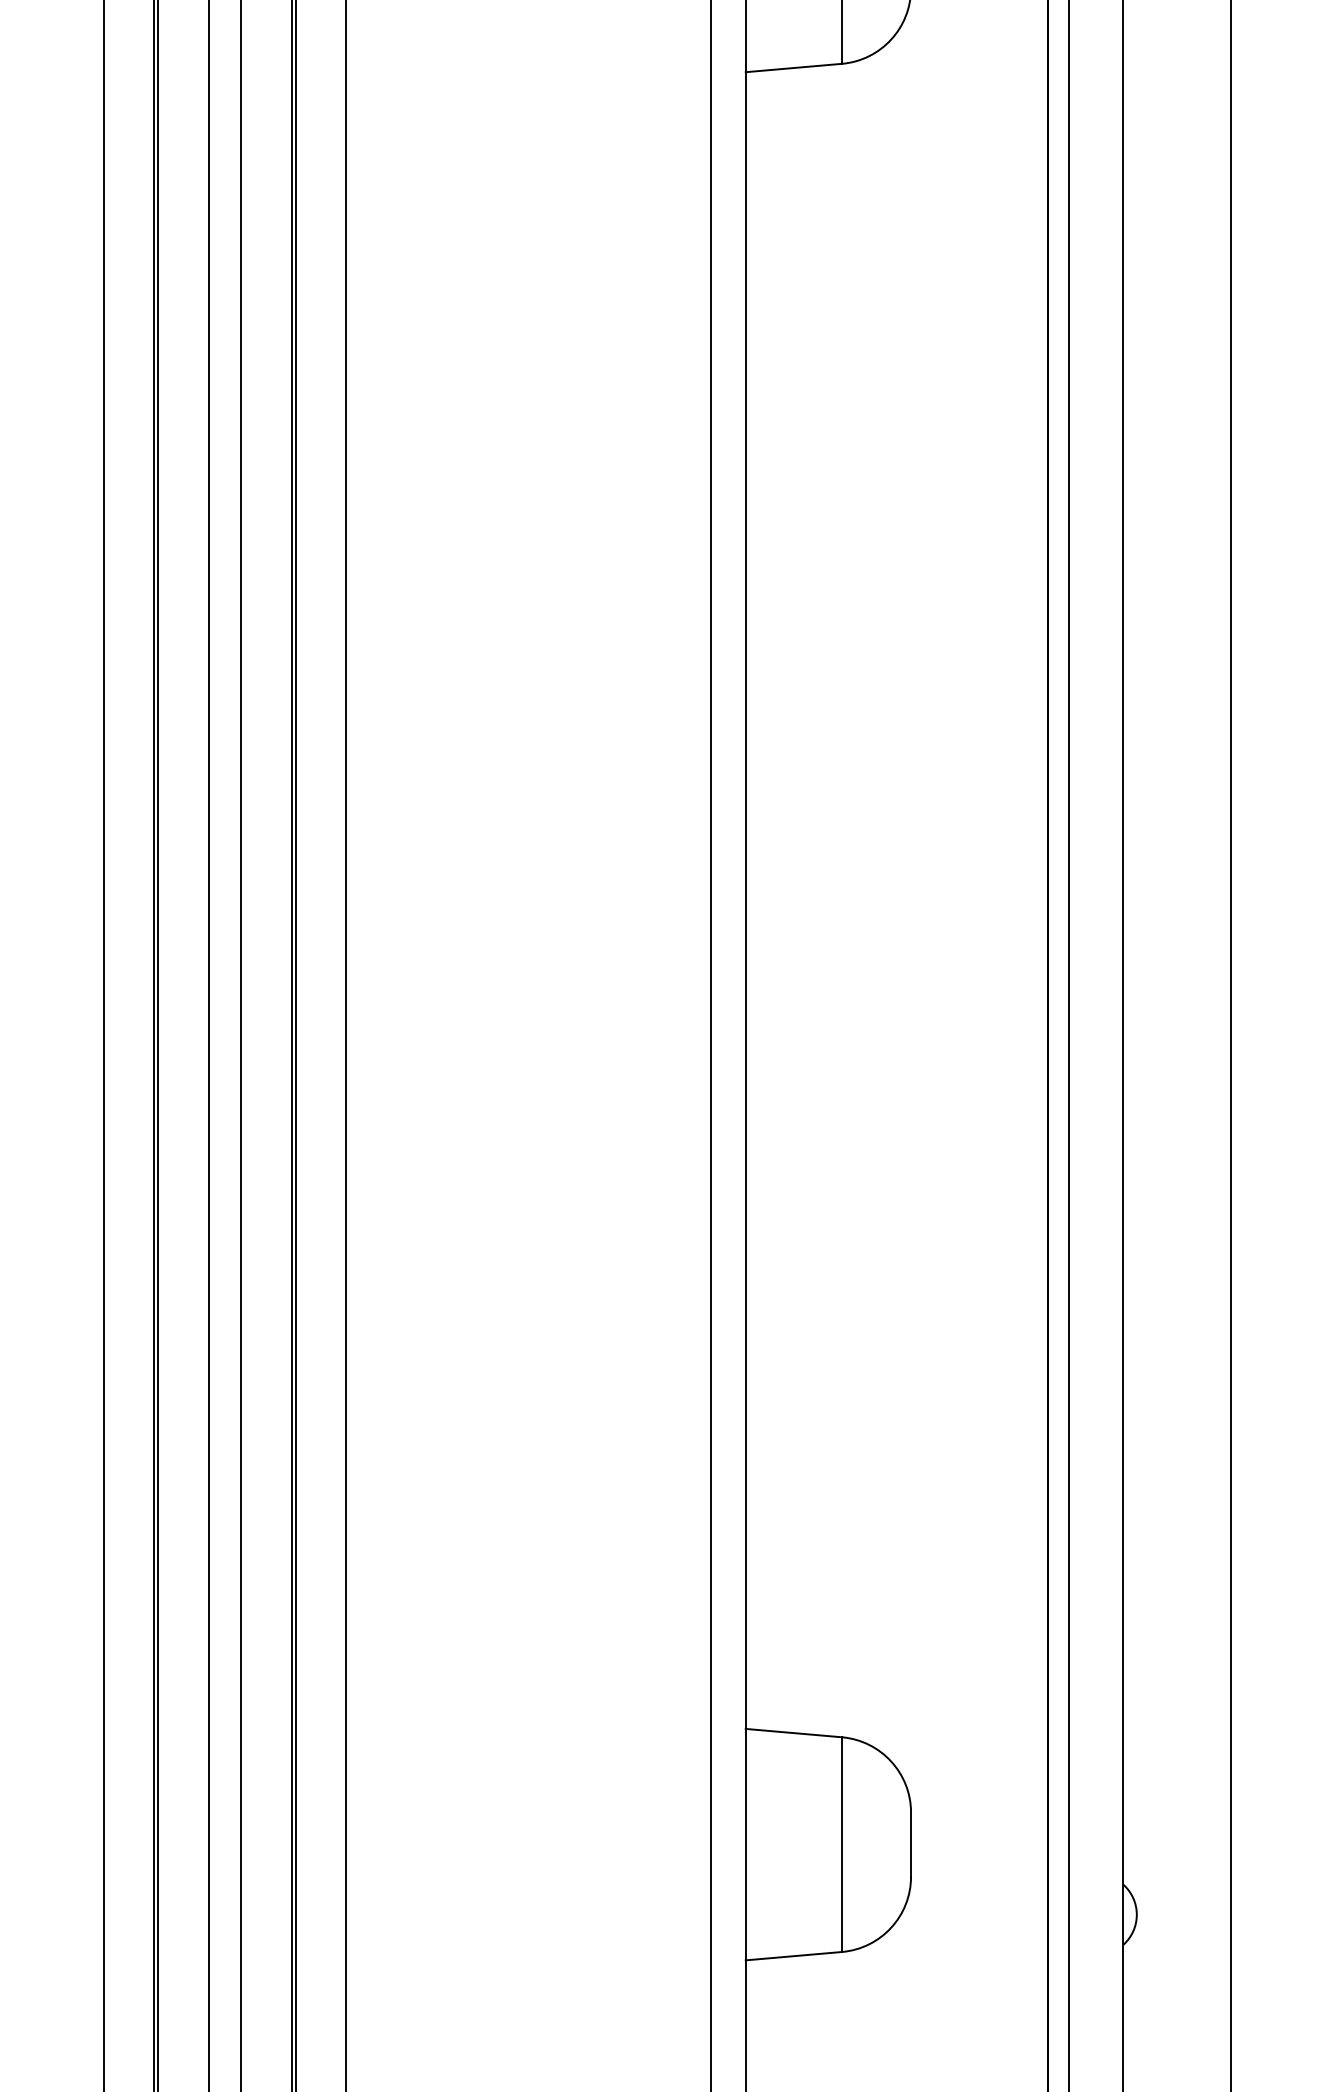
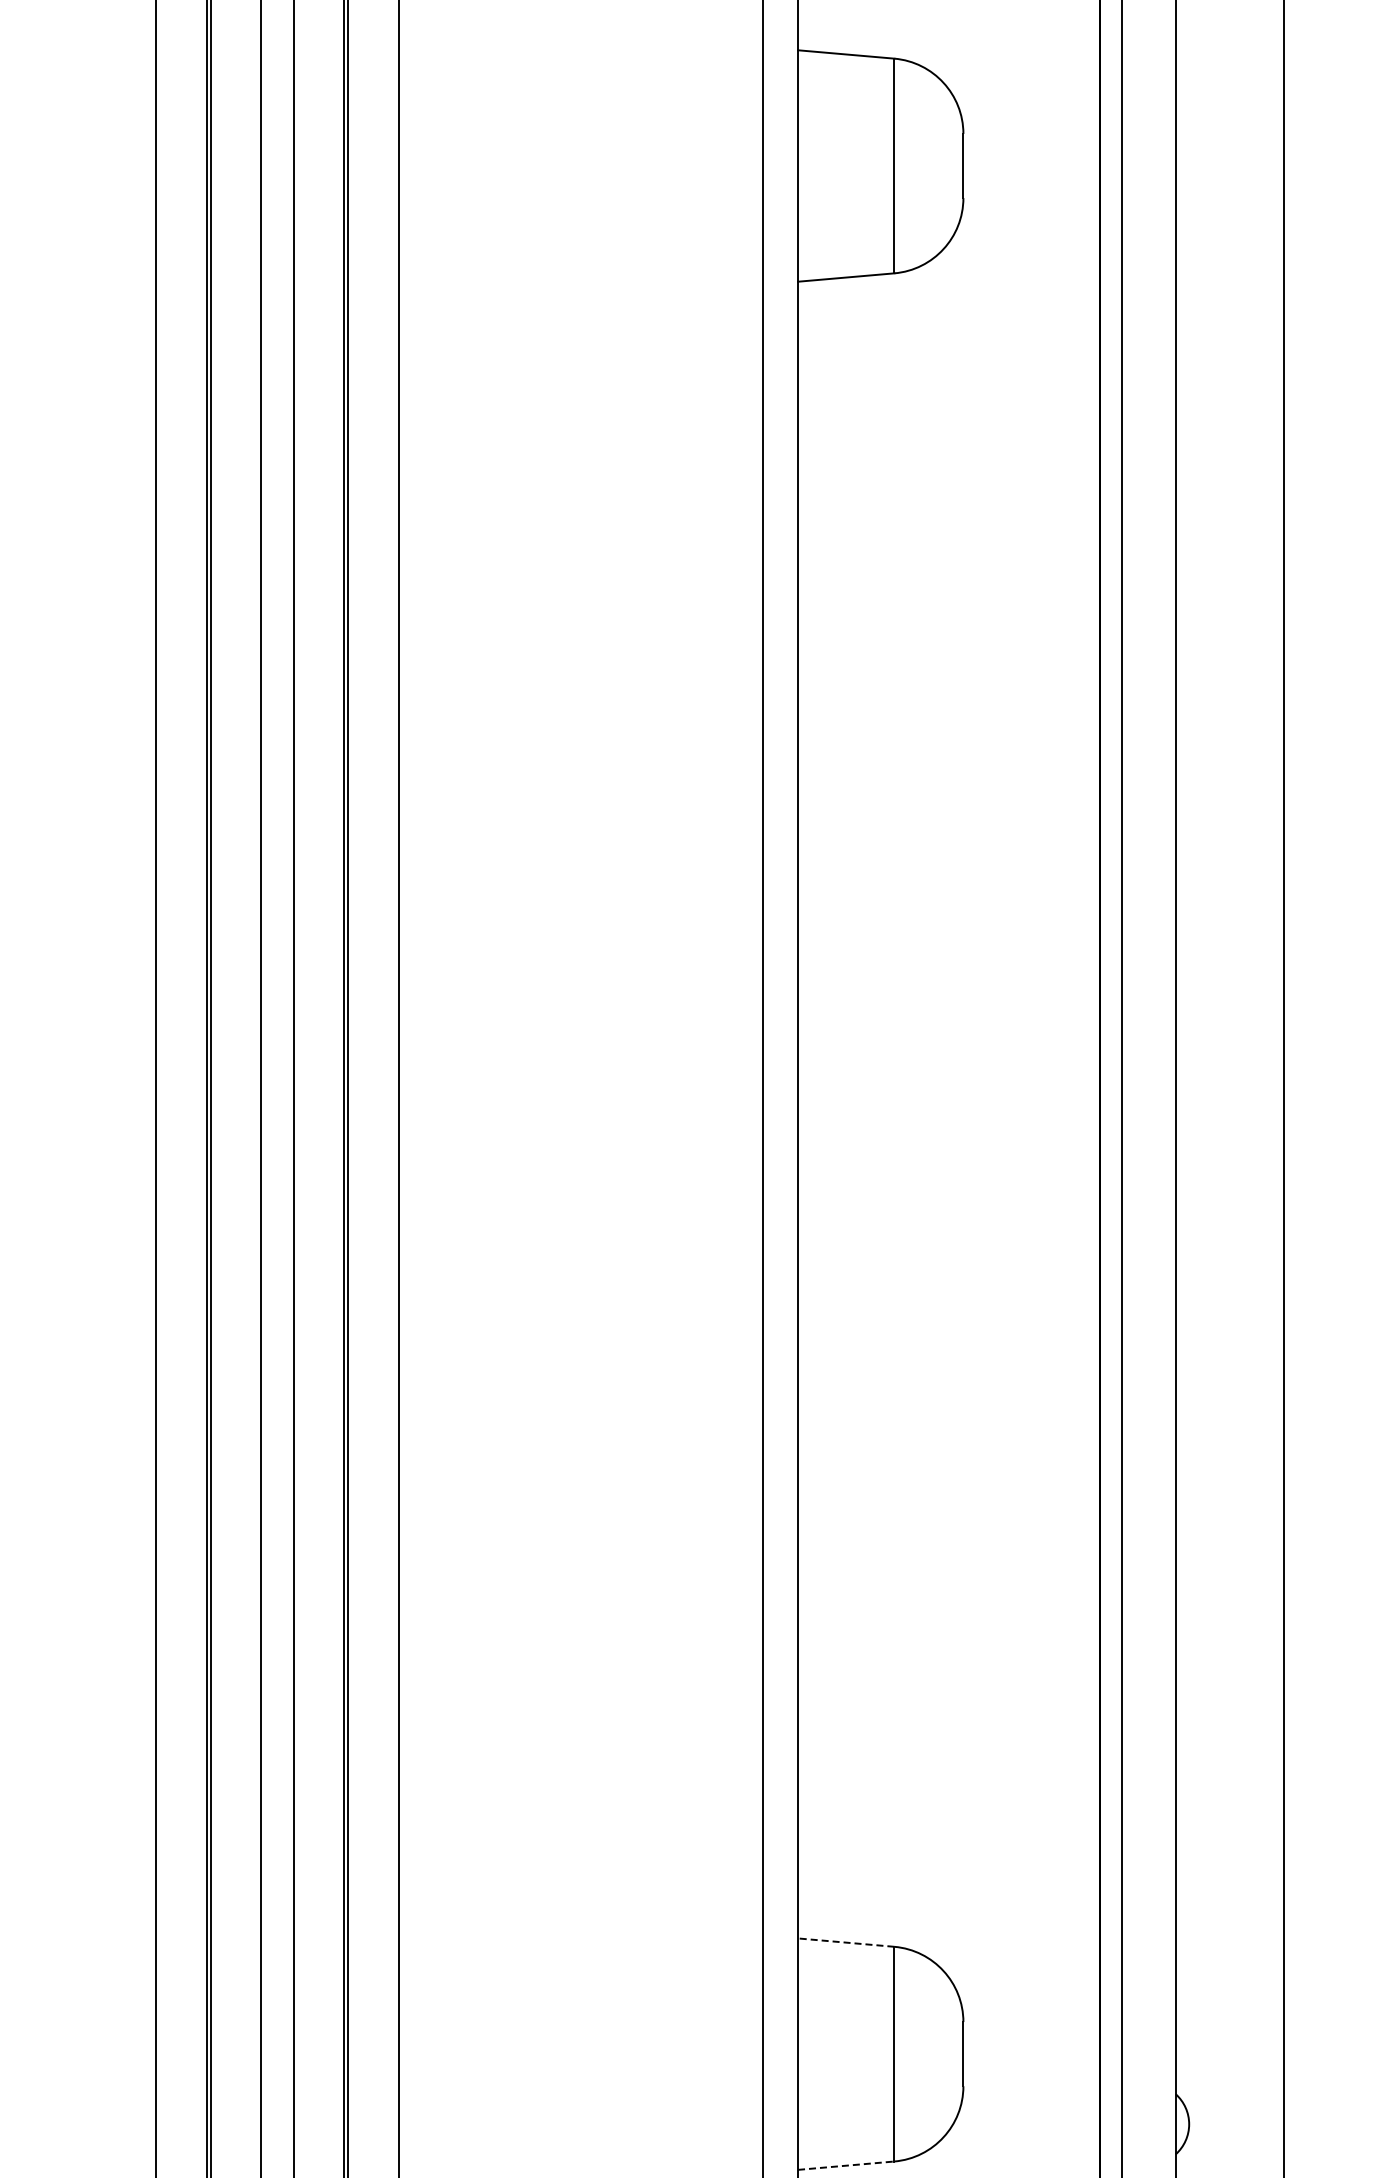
line: (793, 1732) -> (845, 1942), solid -> dashed
line: (794, 1955) -> (846, 2165), solid -> dashed

